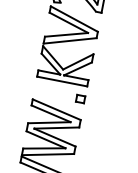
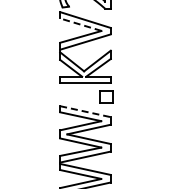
line: (68, 22) -> (80, 24), solid -> dashed
part: (80, 98) -> (106, 96), size x1.6
line: (56, 109) -> (85, 111), solid -> dashed

